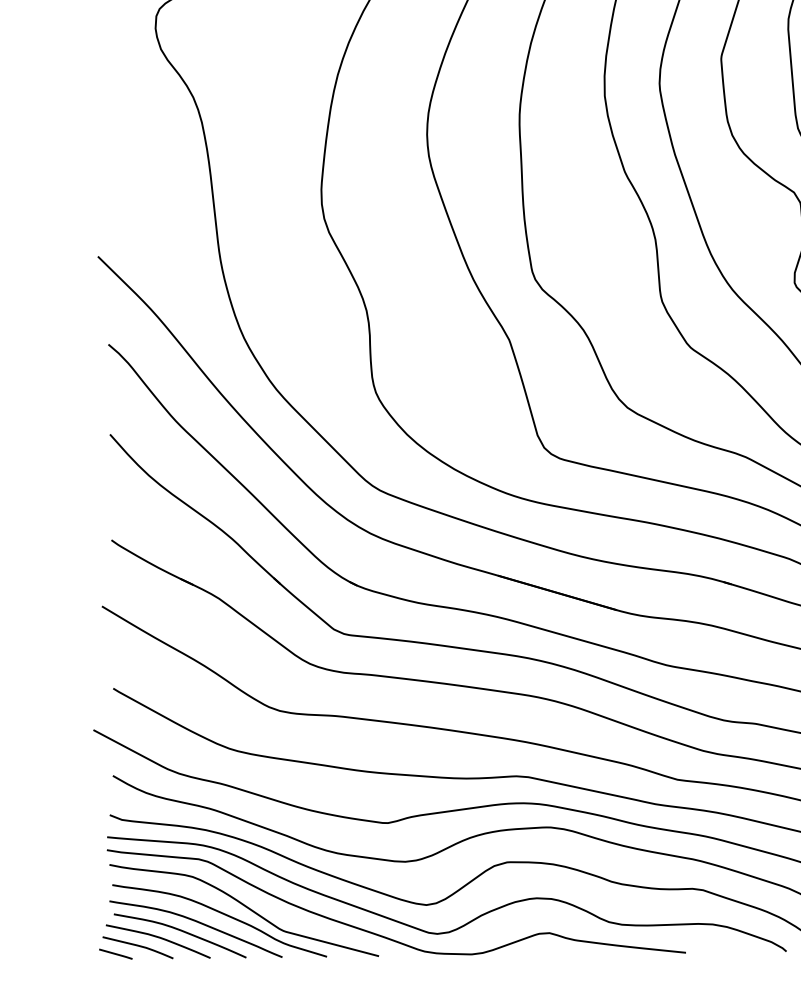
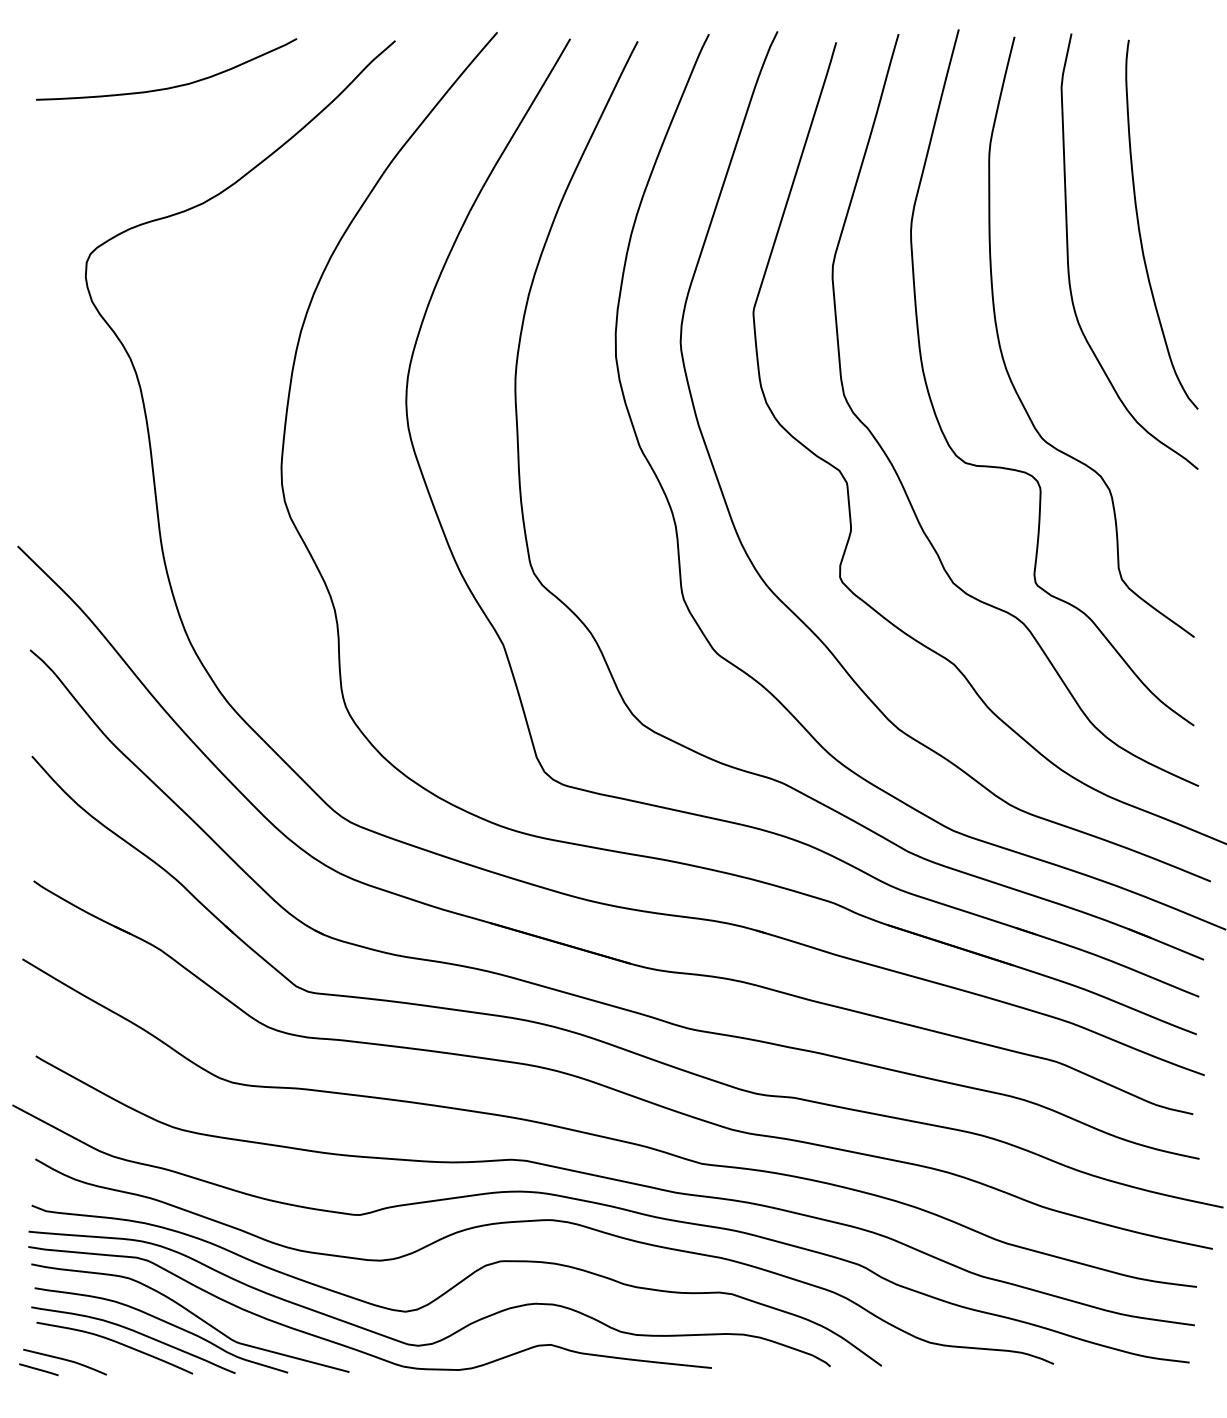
curve: (159, 938) -> (90, 1351), removed

